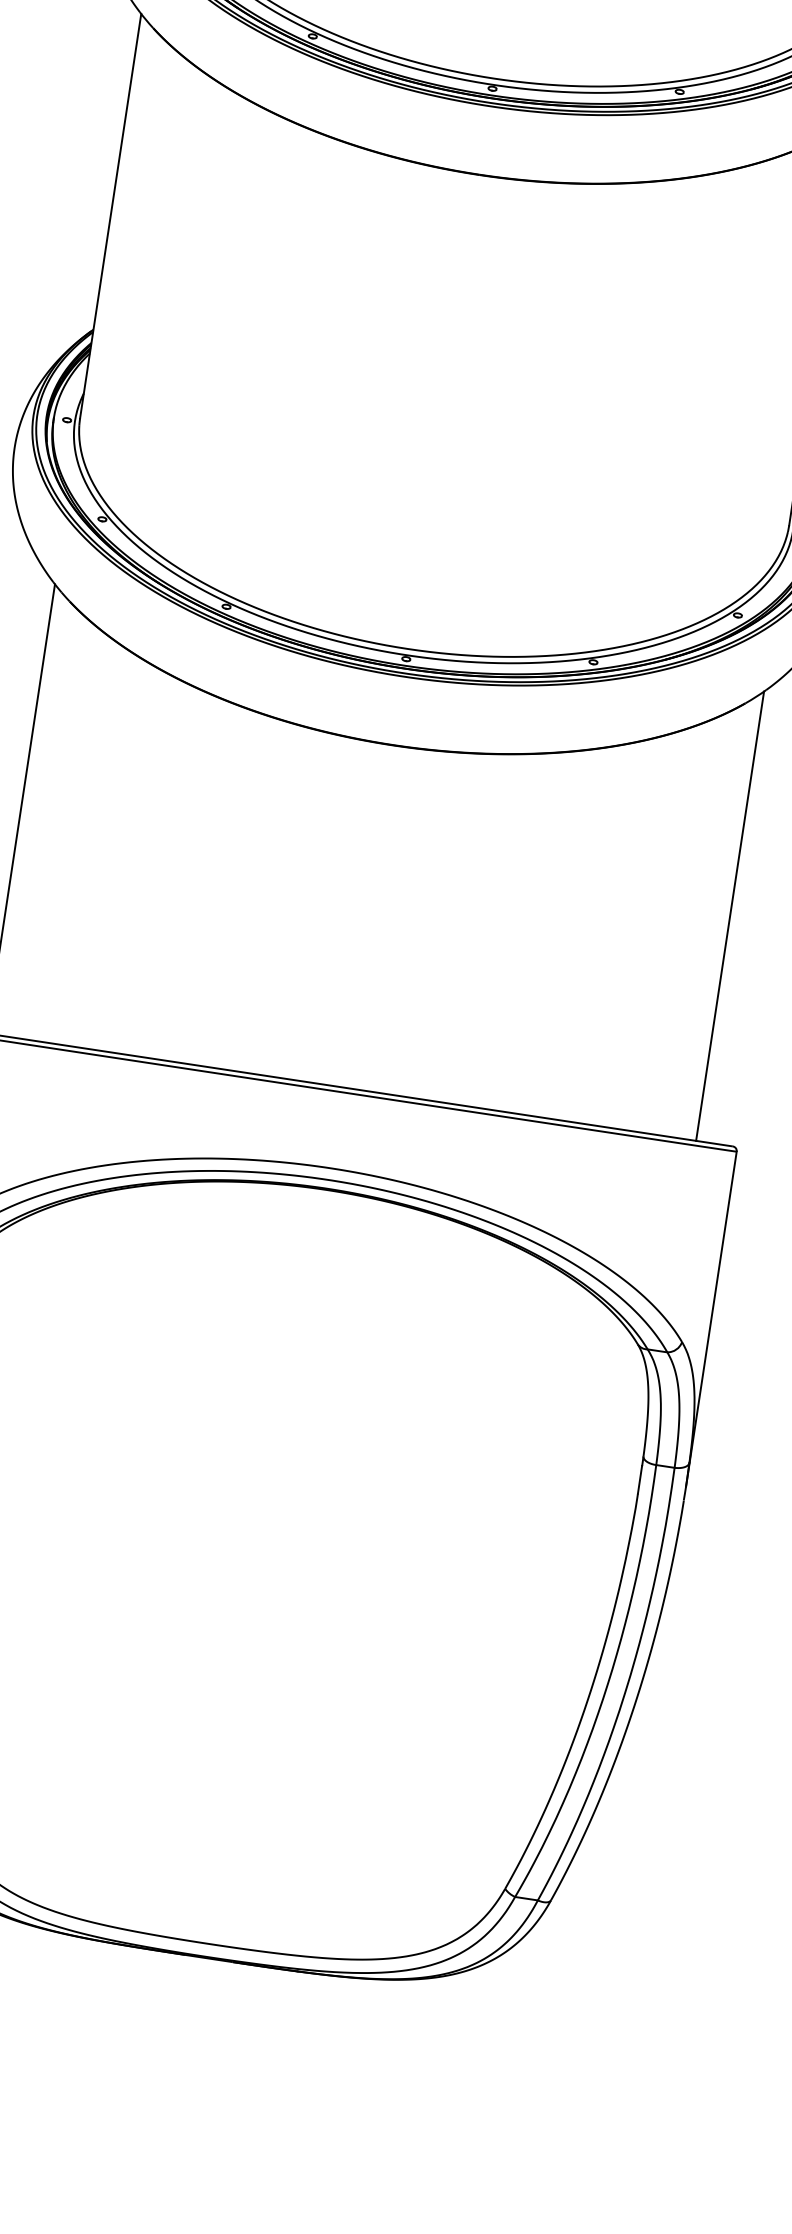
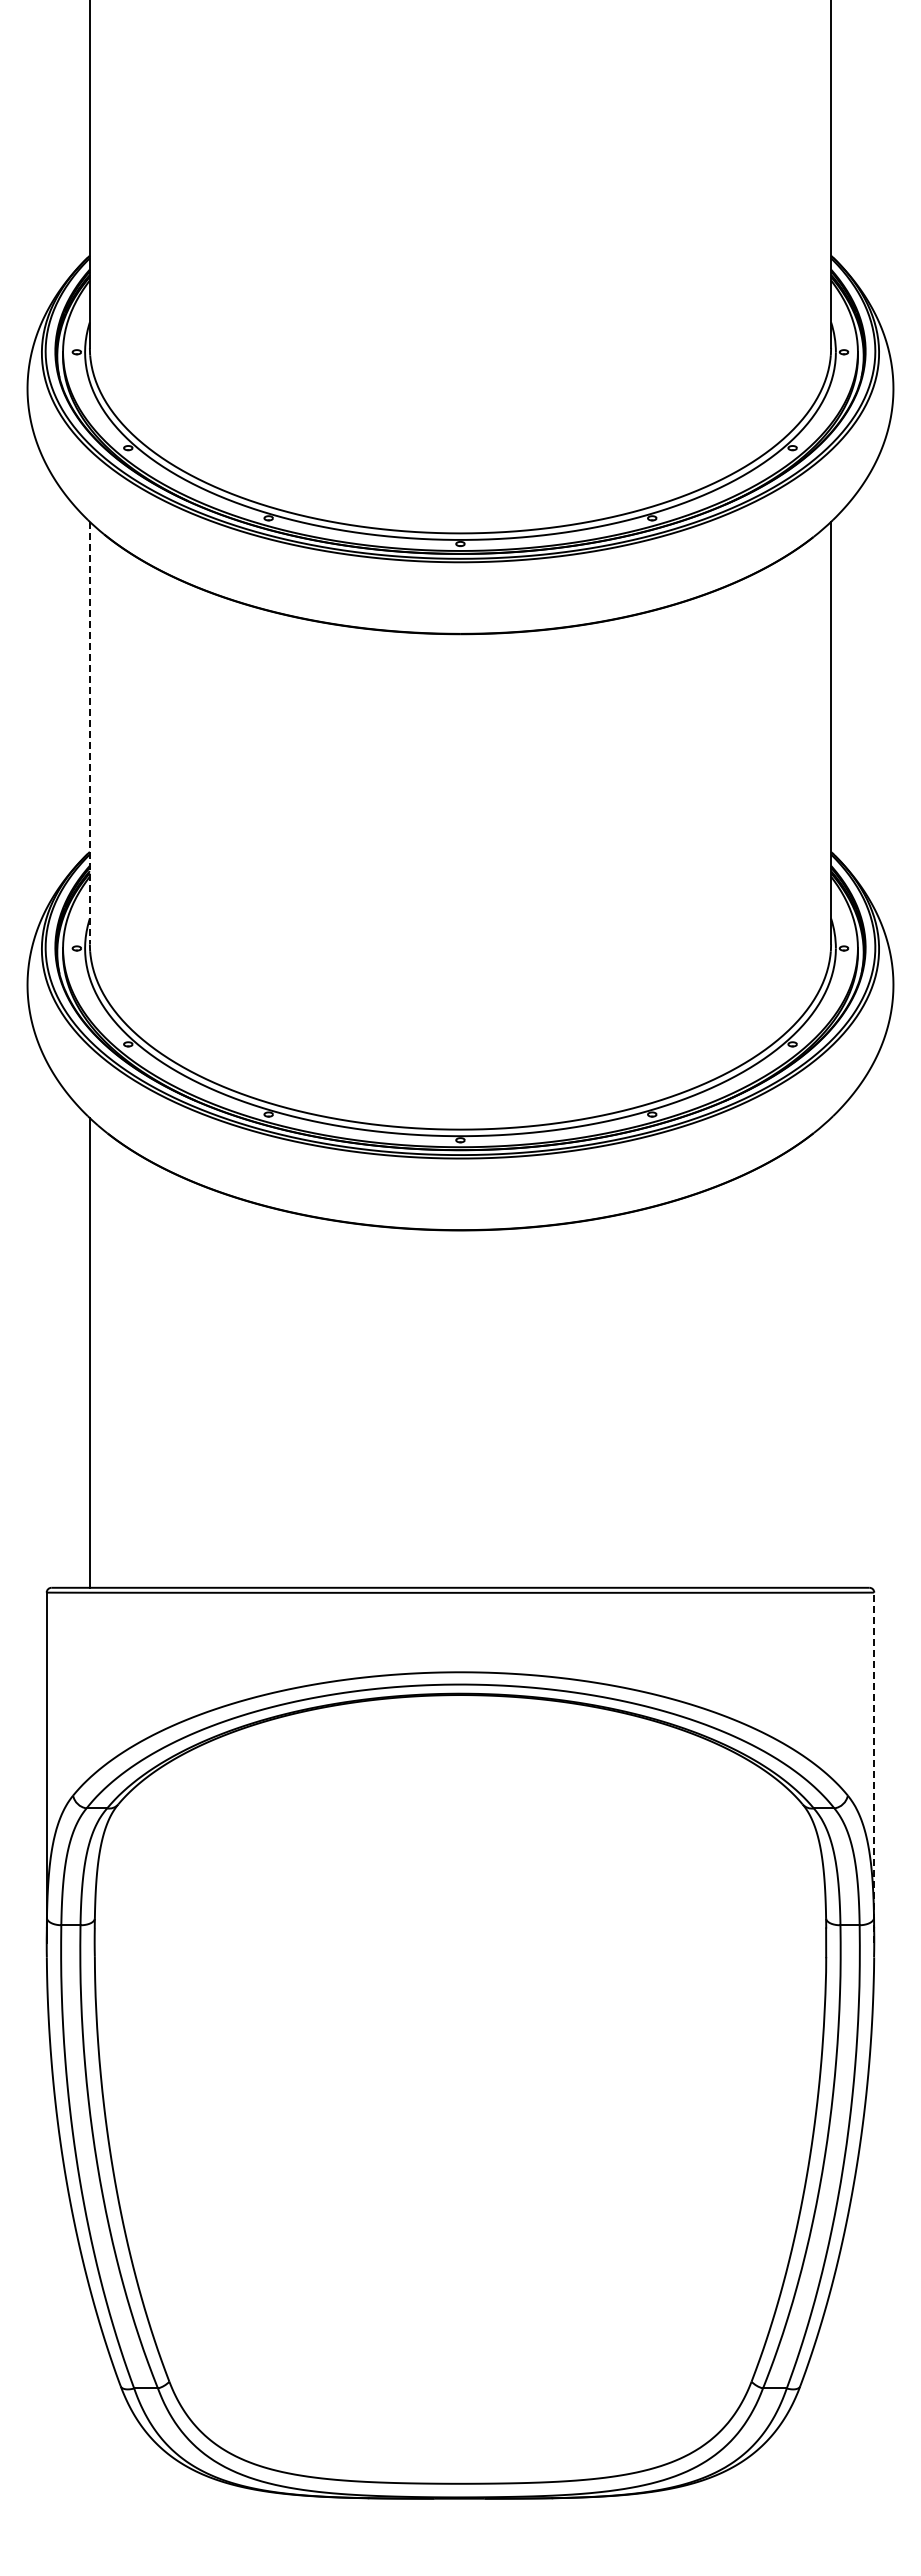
line: (110, 216) -> (89, 733), solid -> dashed
line: (730, 915) -> (831, 1352), removed
line: (711, 1319) -> (874, 1767), solid -> dashed

